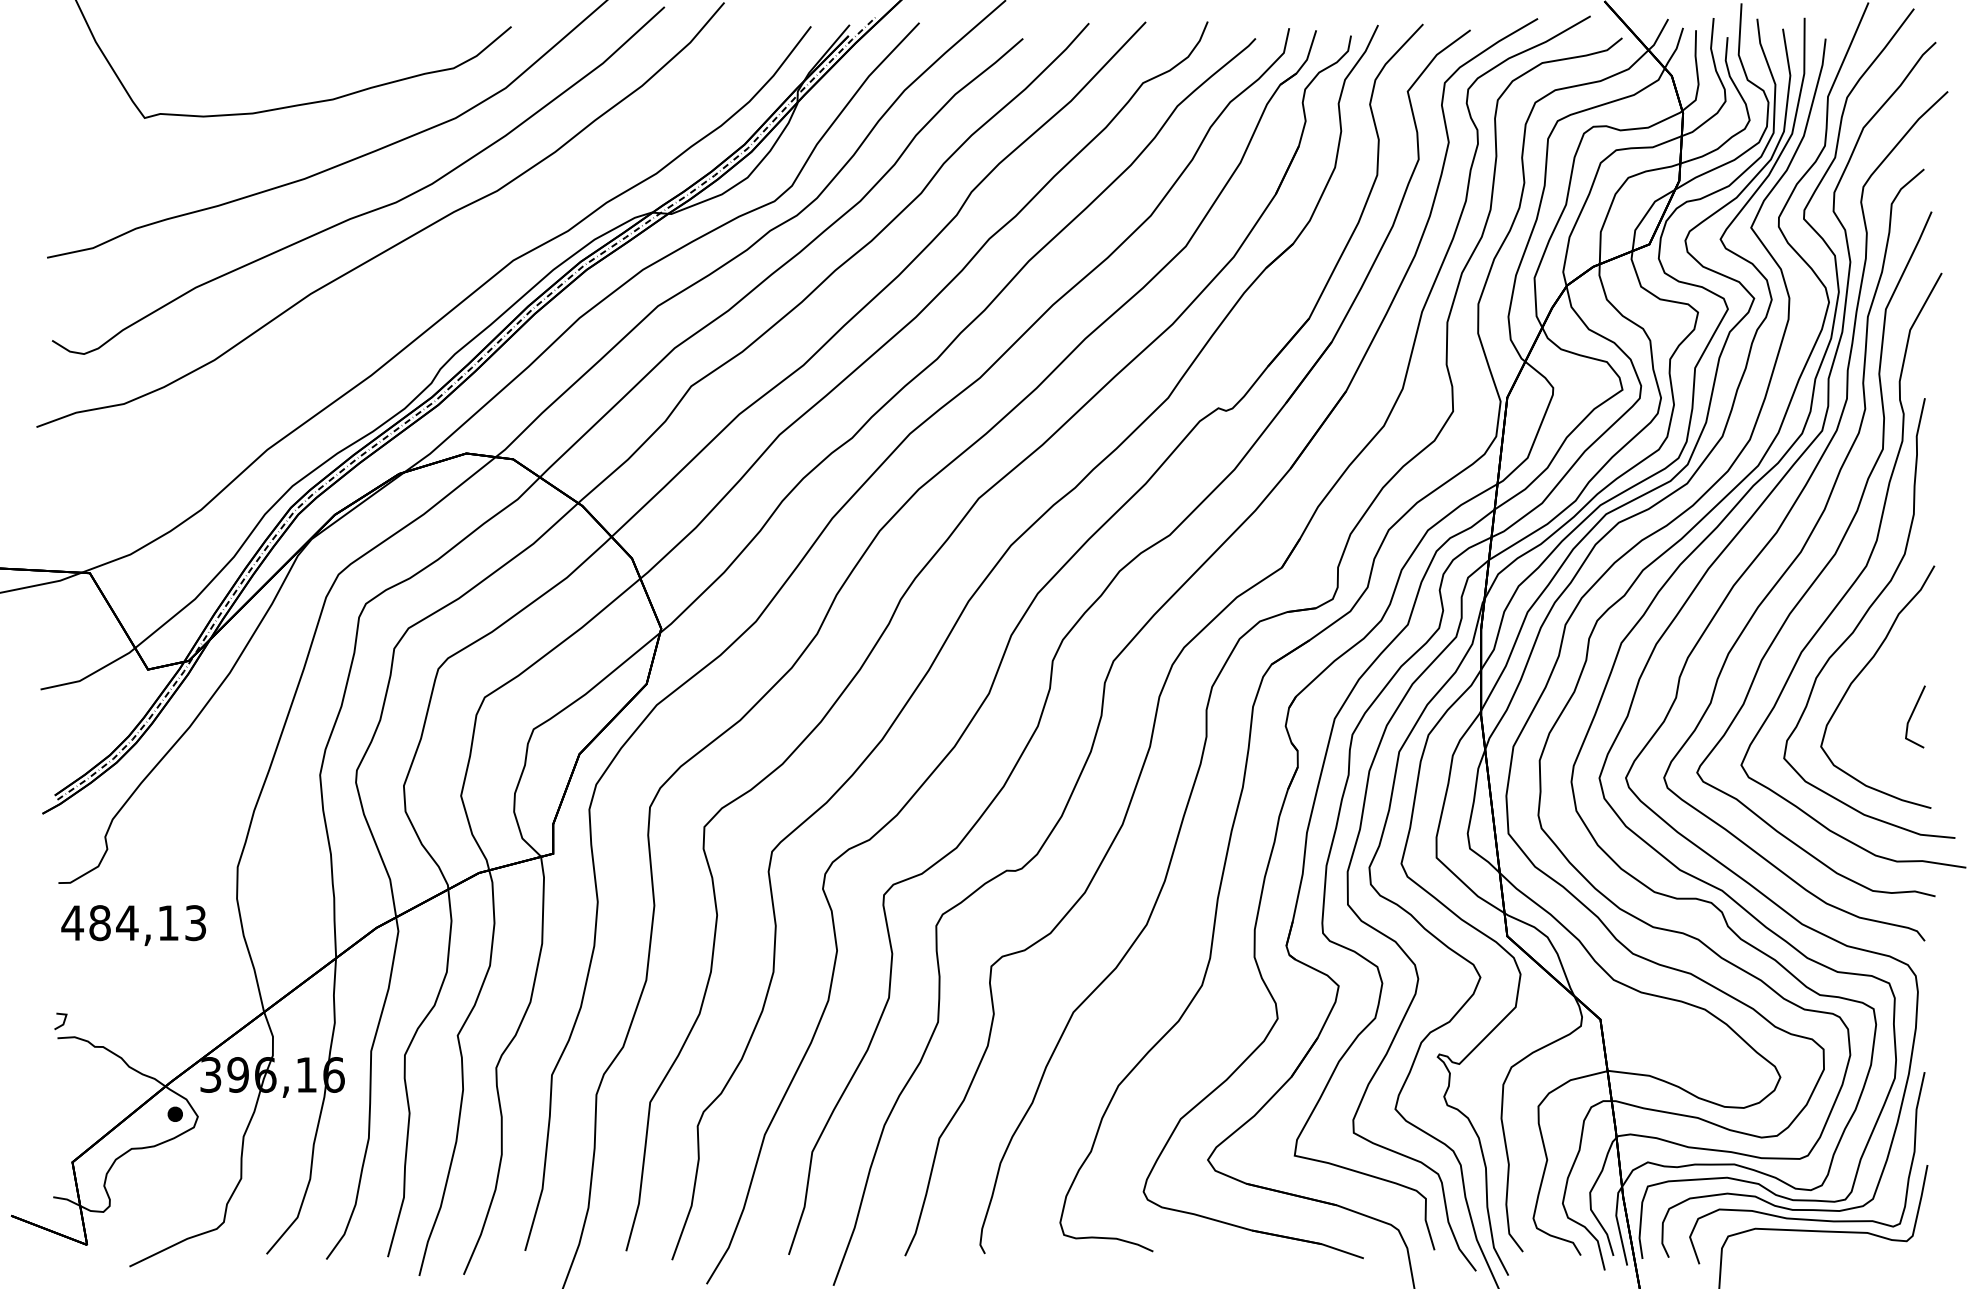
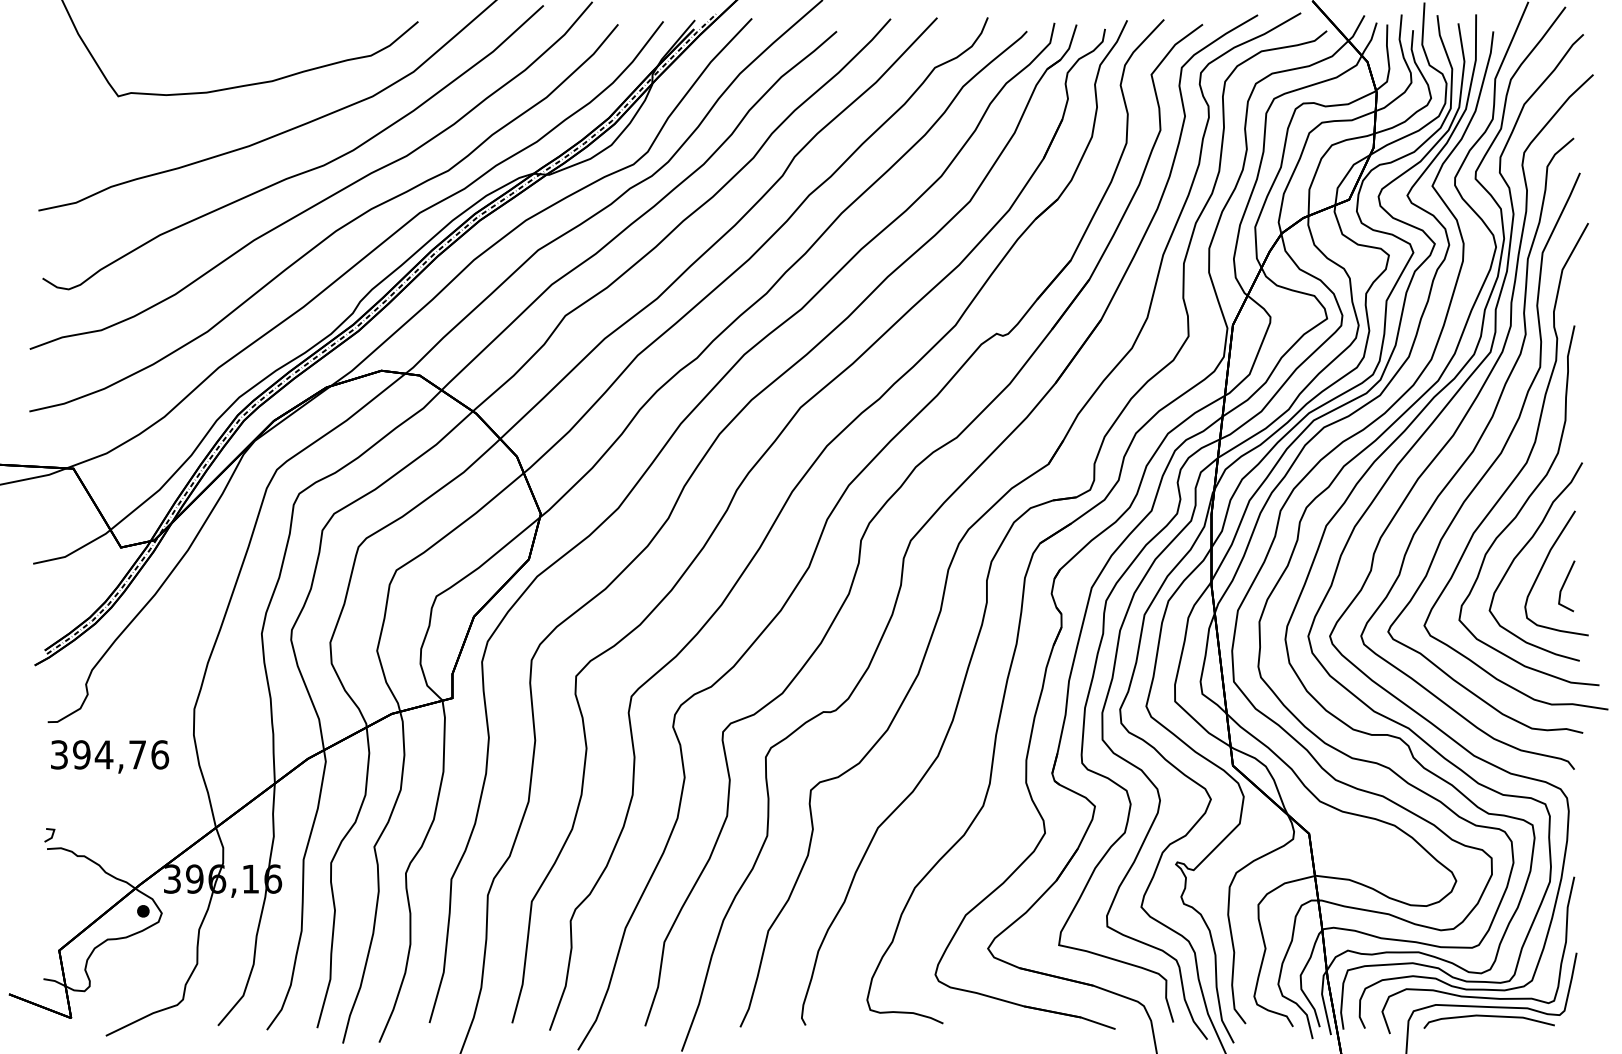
curve: (410, 281) -> (335, 230), added
curve: (1886, 693) -> (1543, 567), added
text: (133, 923) -> (109, 755), 484,13 -> 394,76
curve: (1820, 1243) -> (1489, 1016), added

